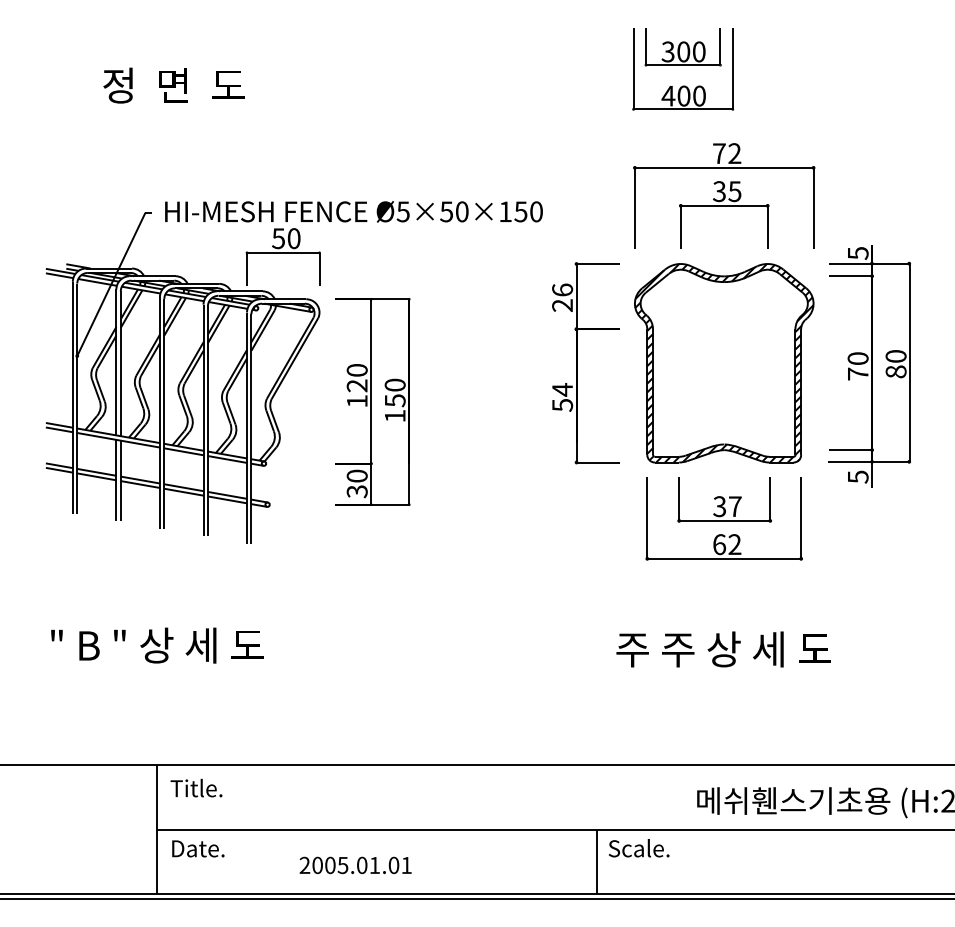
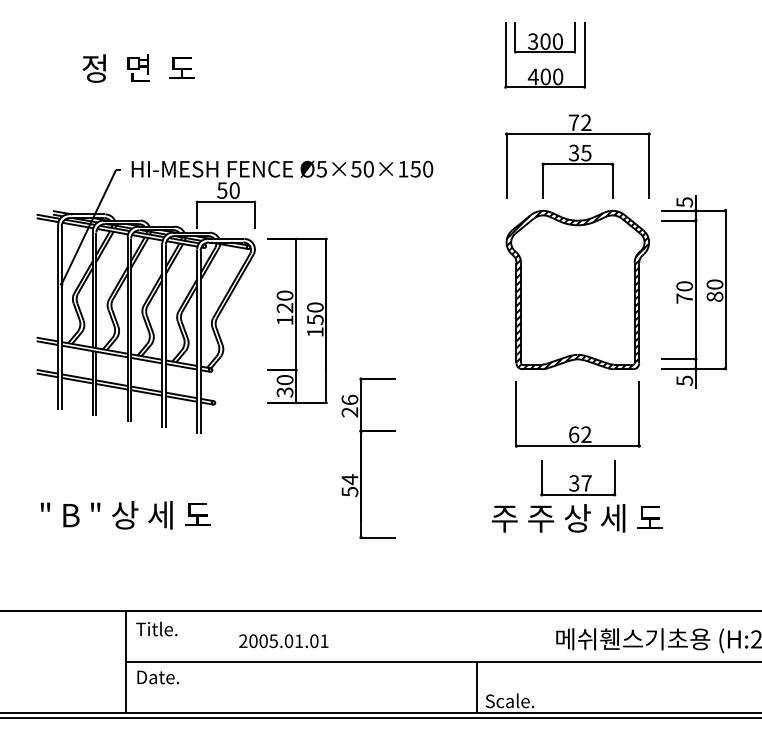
part: (577, 363) -> (361, 458), moved
part: (724, 499) -> (578, 477), moved
text: (639, 848) -> (510, 701), moved
text: (355, 865) -> (283, 641), moved

